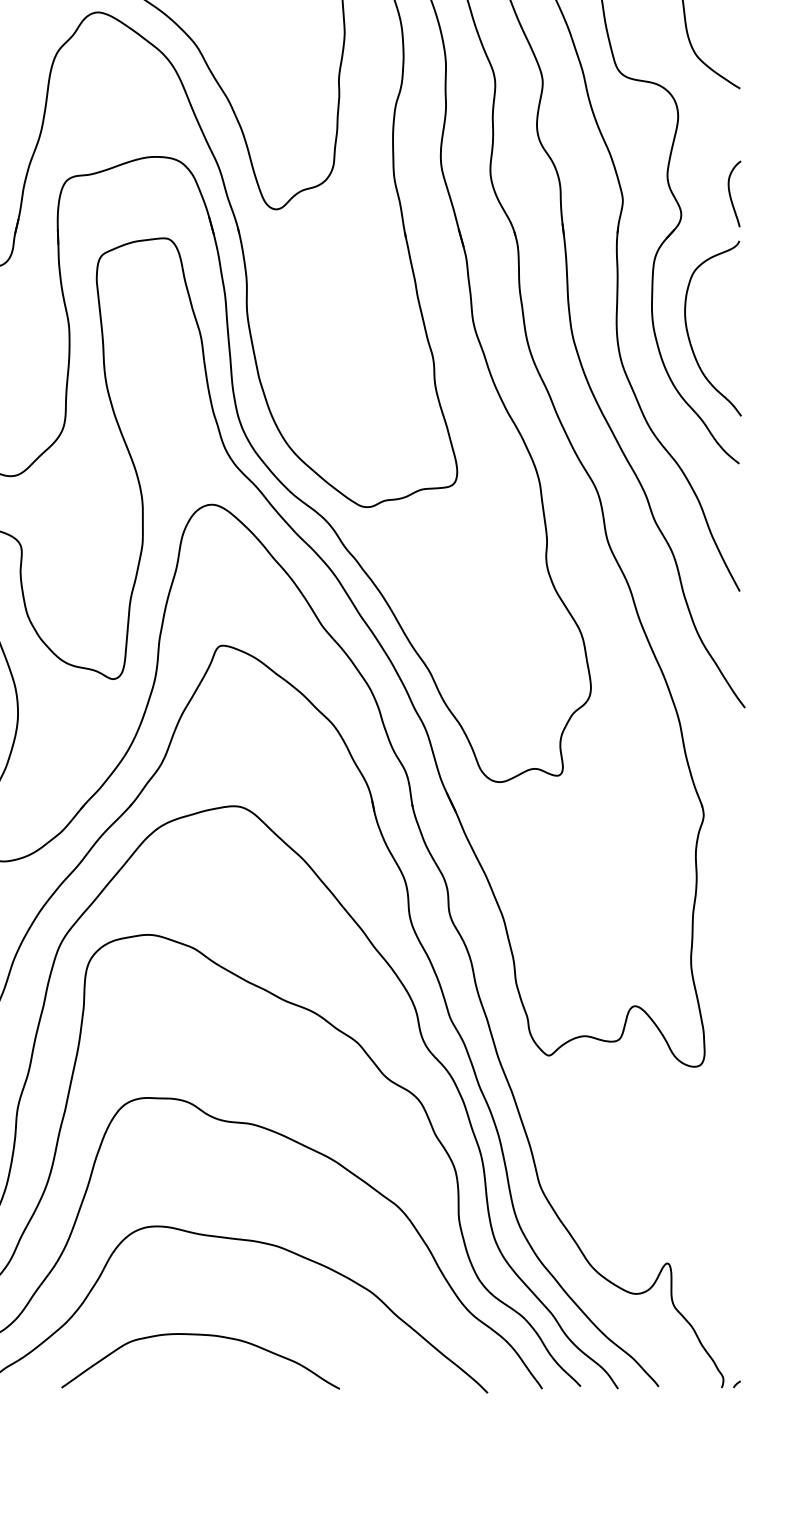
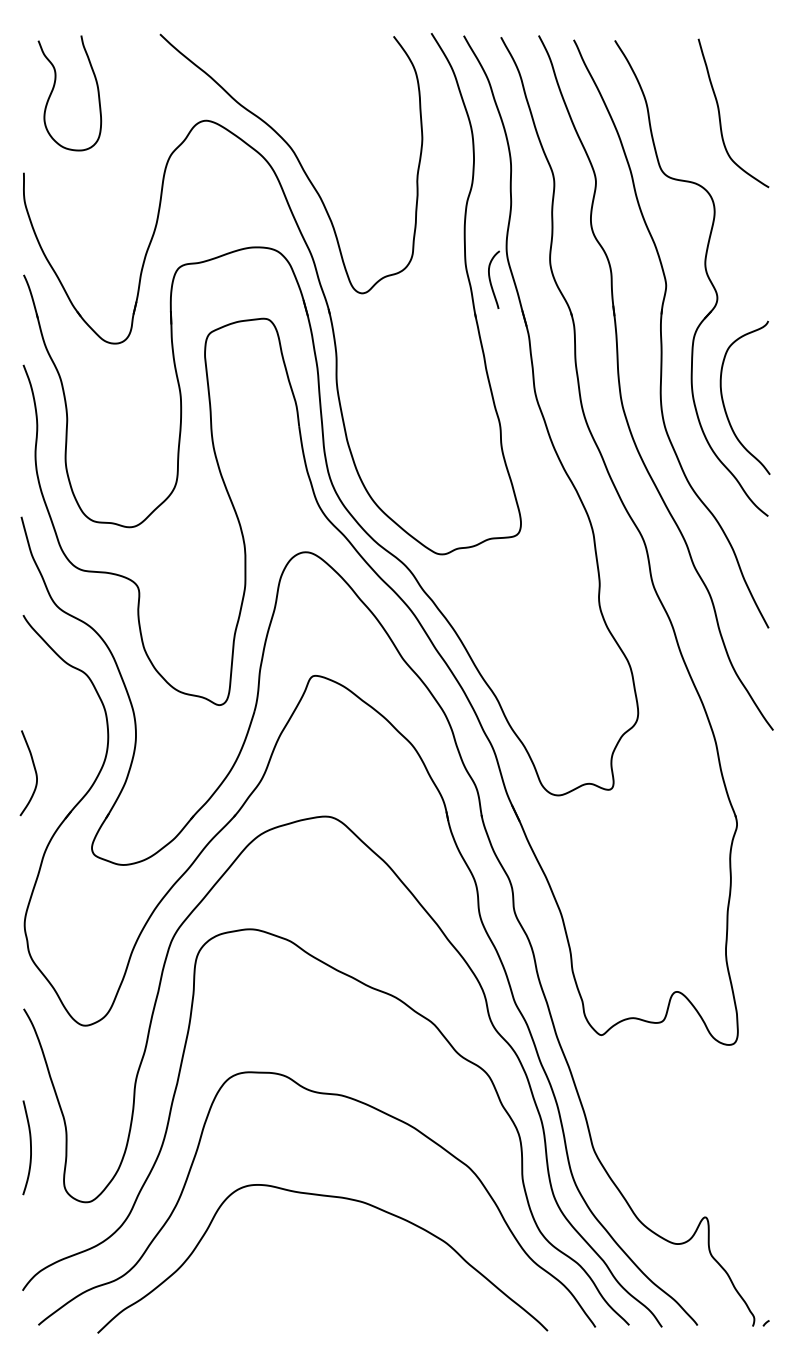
curve: (731, 195) -> (491, 281), moved
curve: (199, 1335) -> (295, 1280), removed

